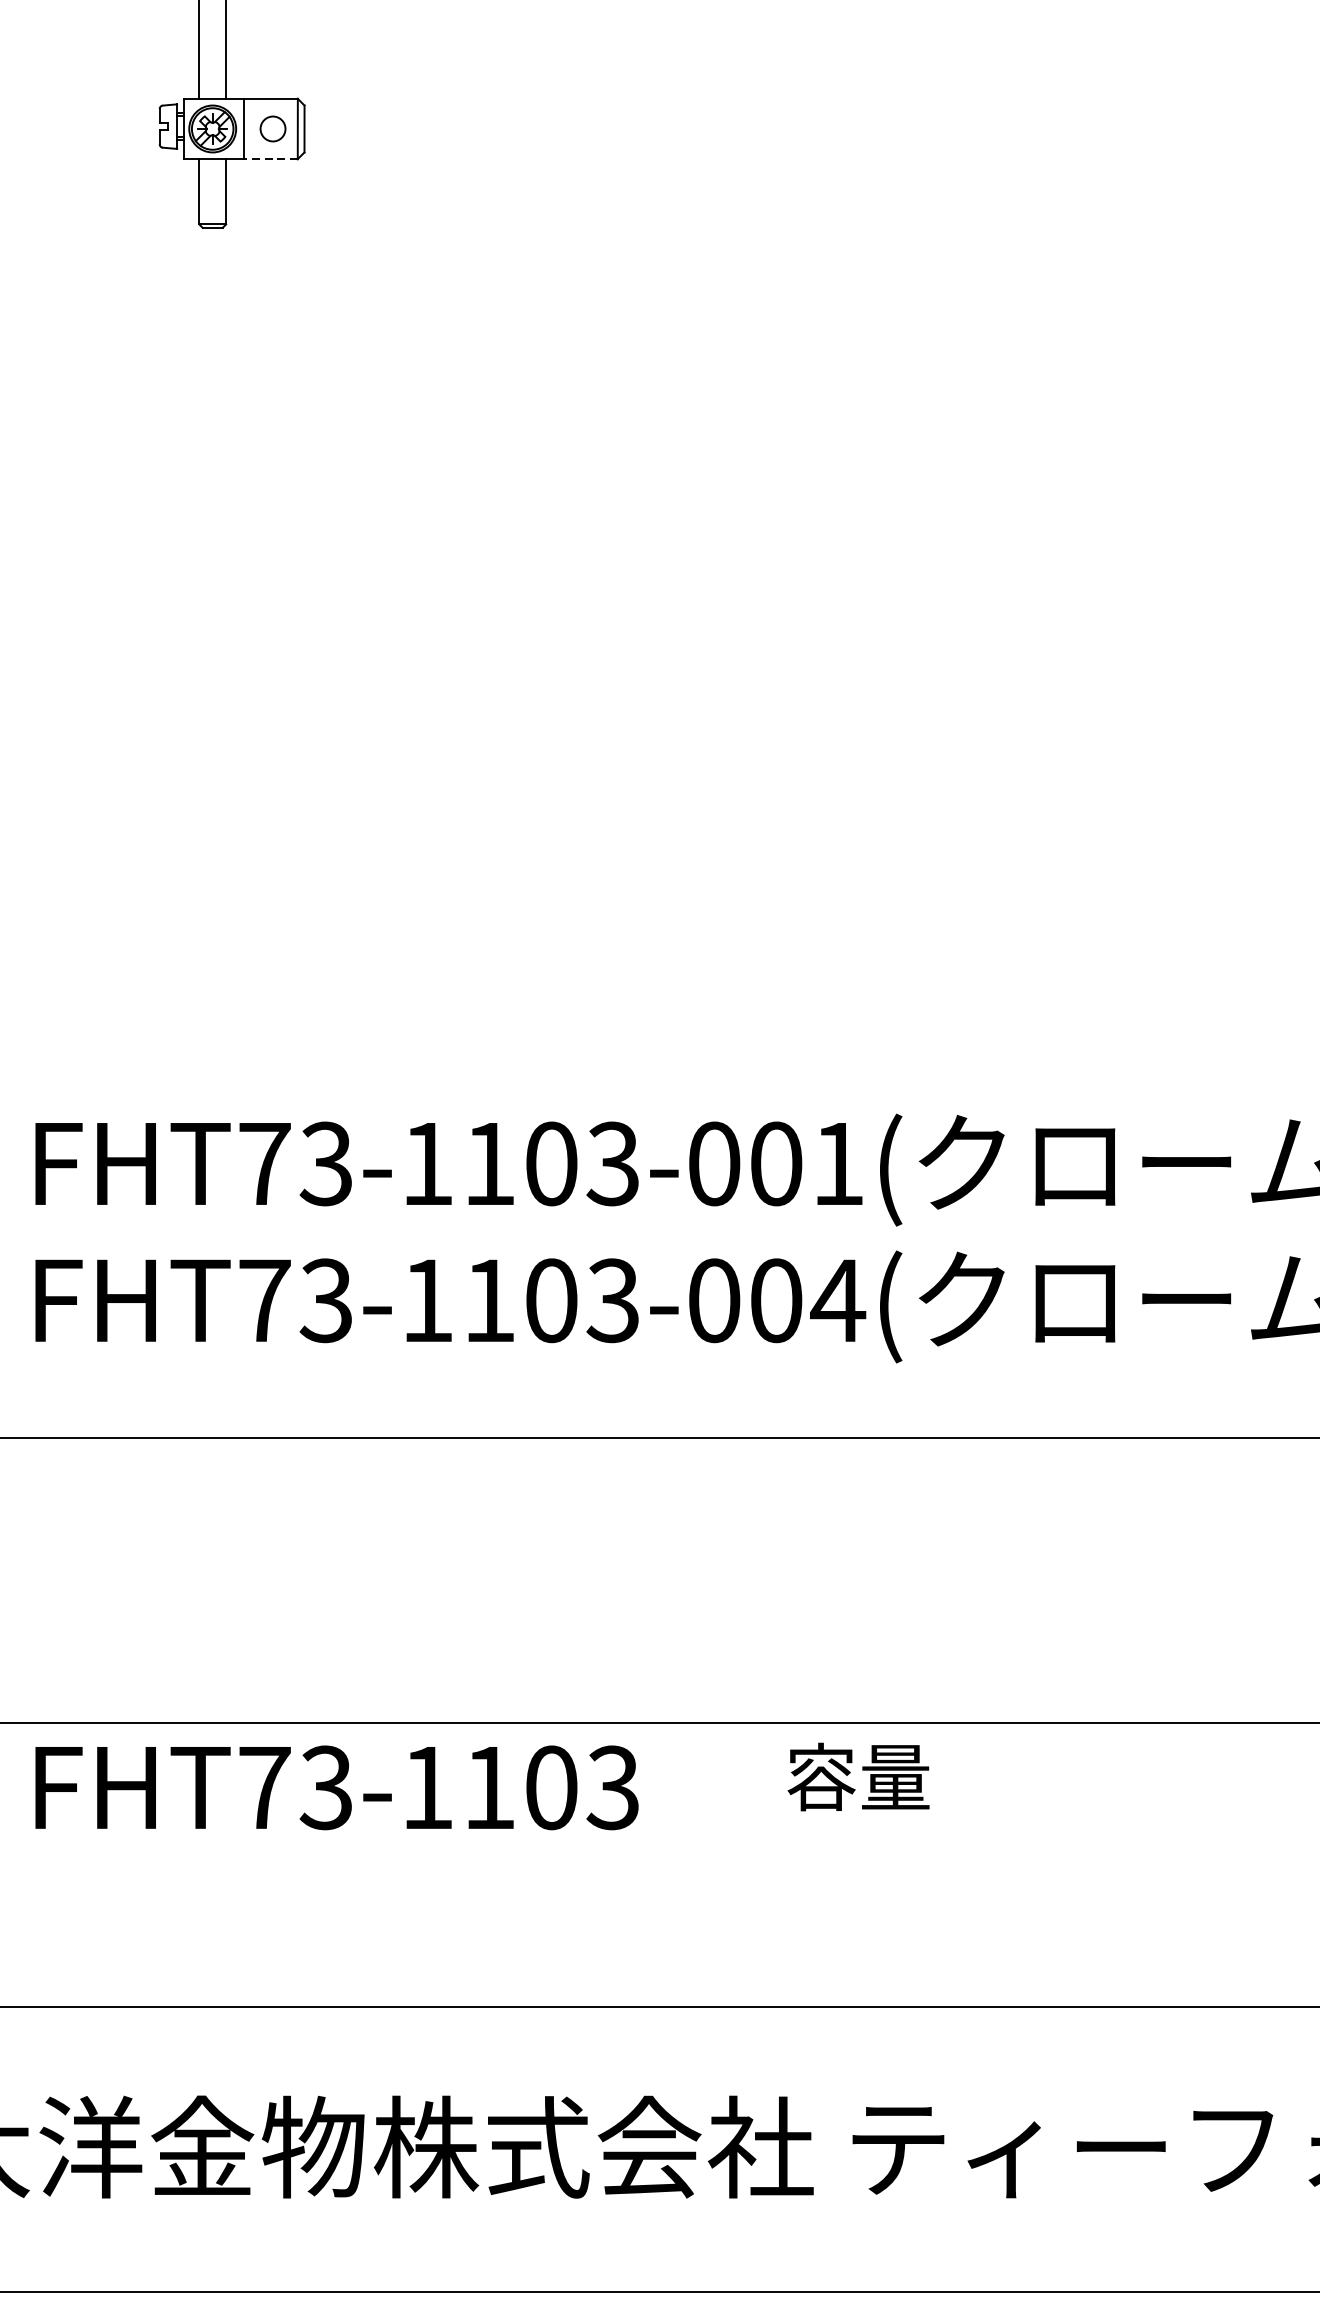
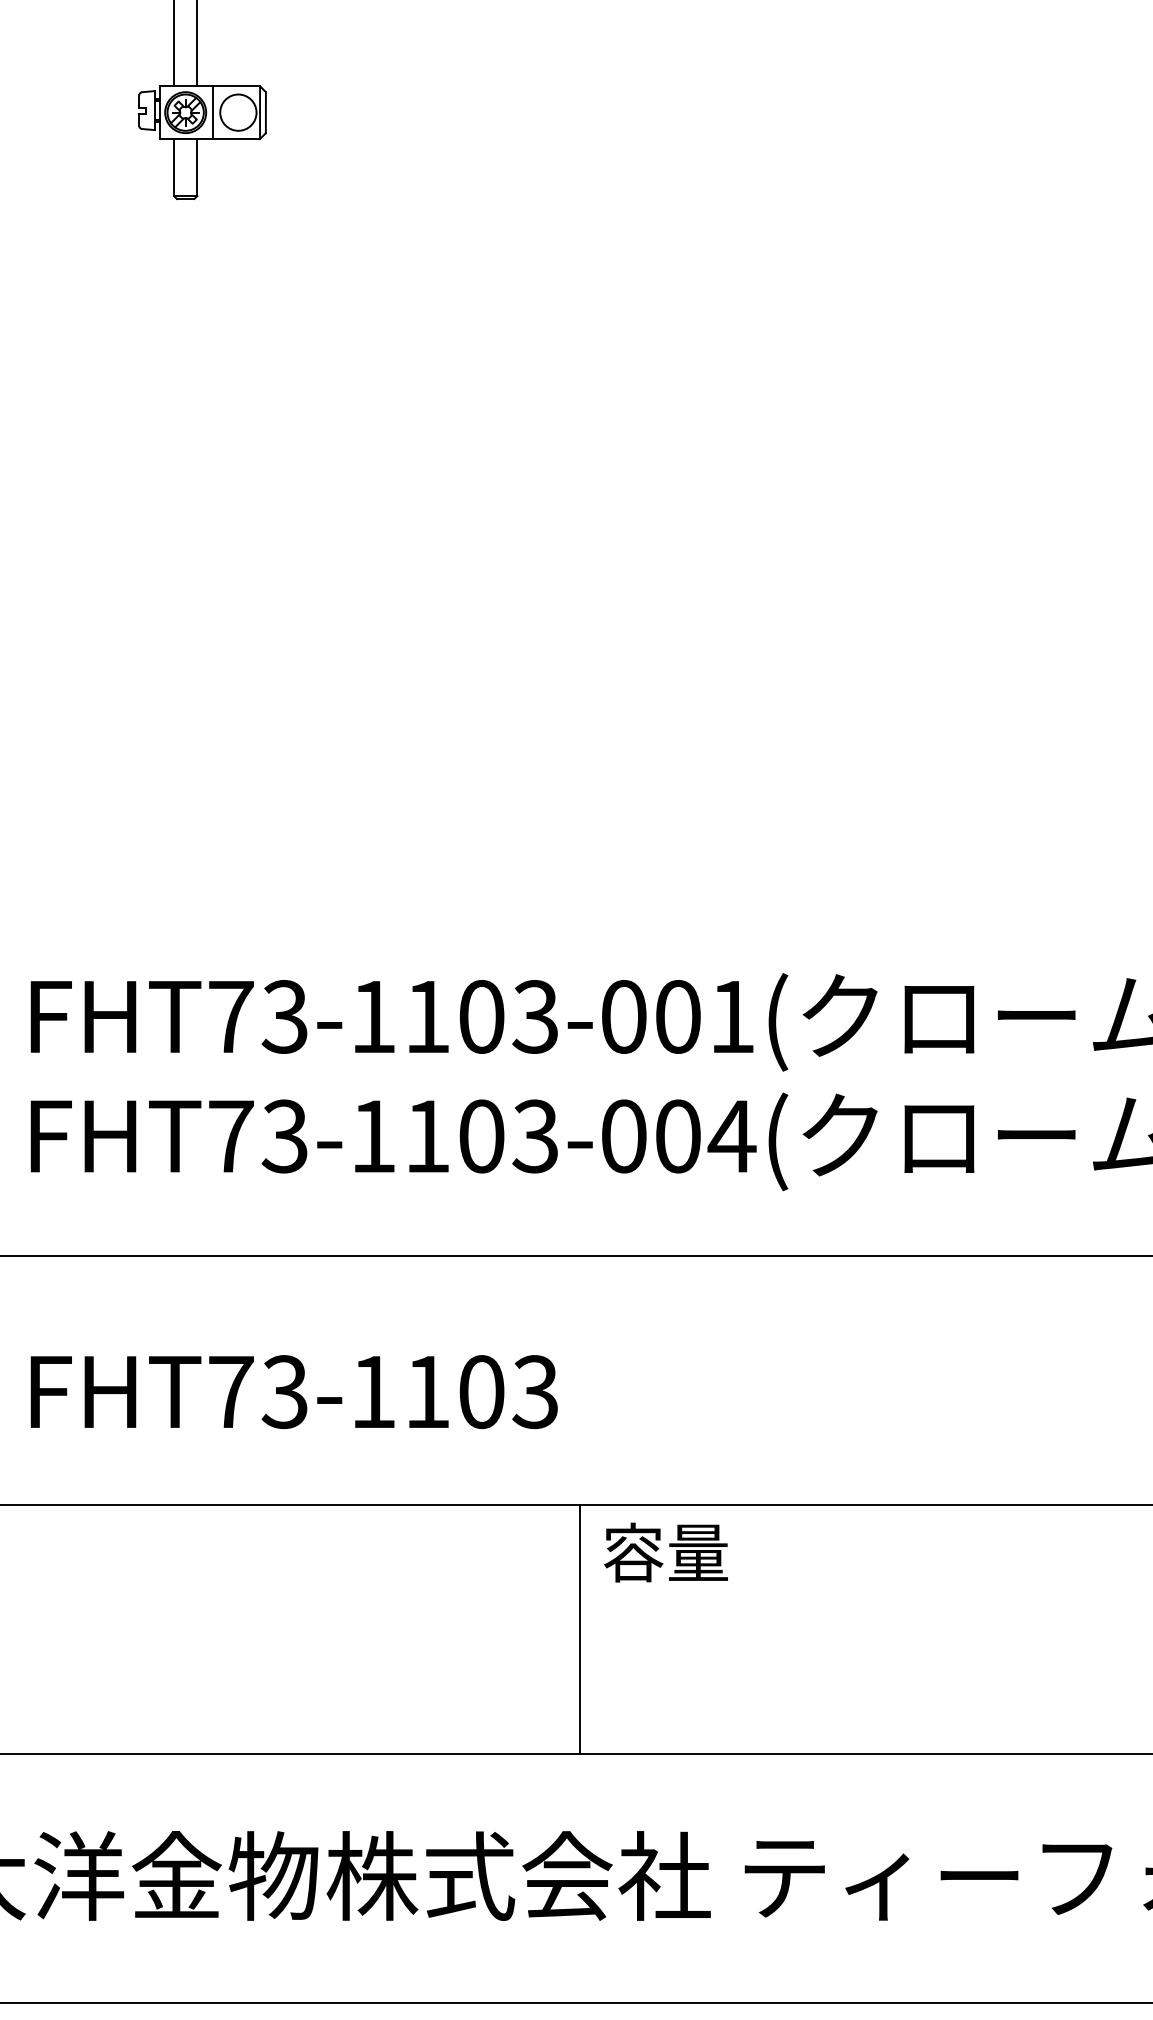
circle: (273, 128) -> (238, 112), size x1.67
line: (270, 159) -> (236, 139), dashed -> solid
text: (857, 1776) -> (665, 1552), moved
text: (336, 1788) -> (293, 1392), moved
line: (664, 1865) -> (580, 1629), added

